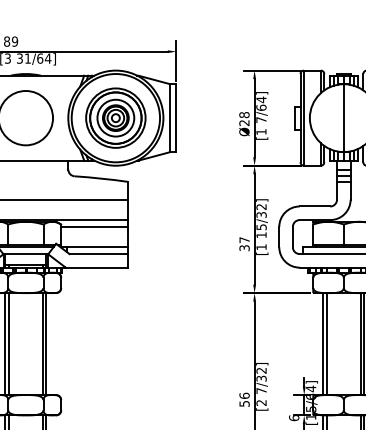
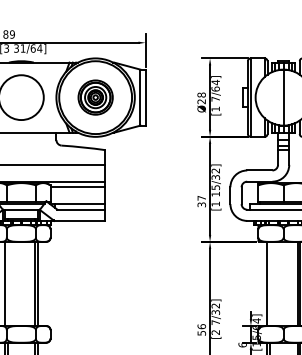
part: (115, 117) -> (95, 97), size x0.7
line: (9, 344) -> (7, 284), removed
line: (327, 344) -> (270, 284), removed

